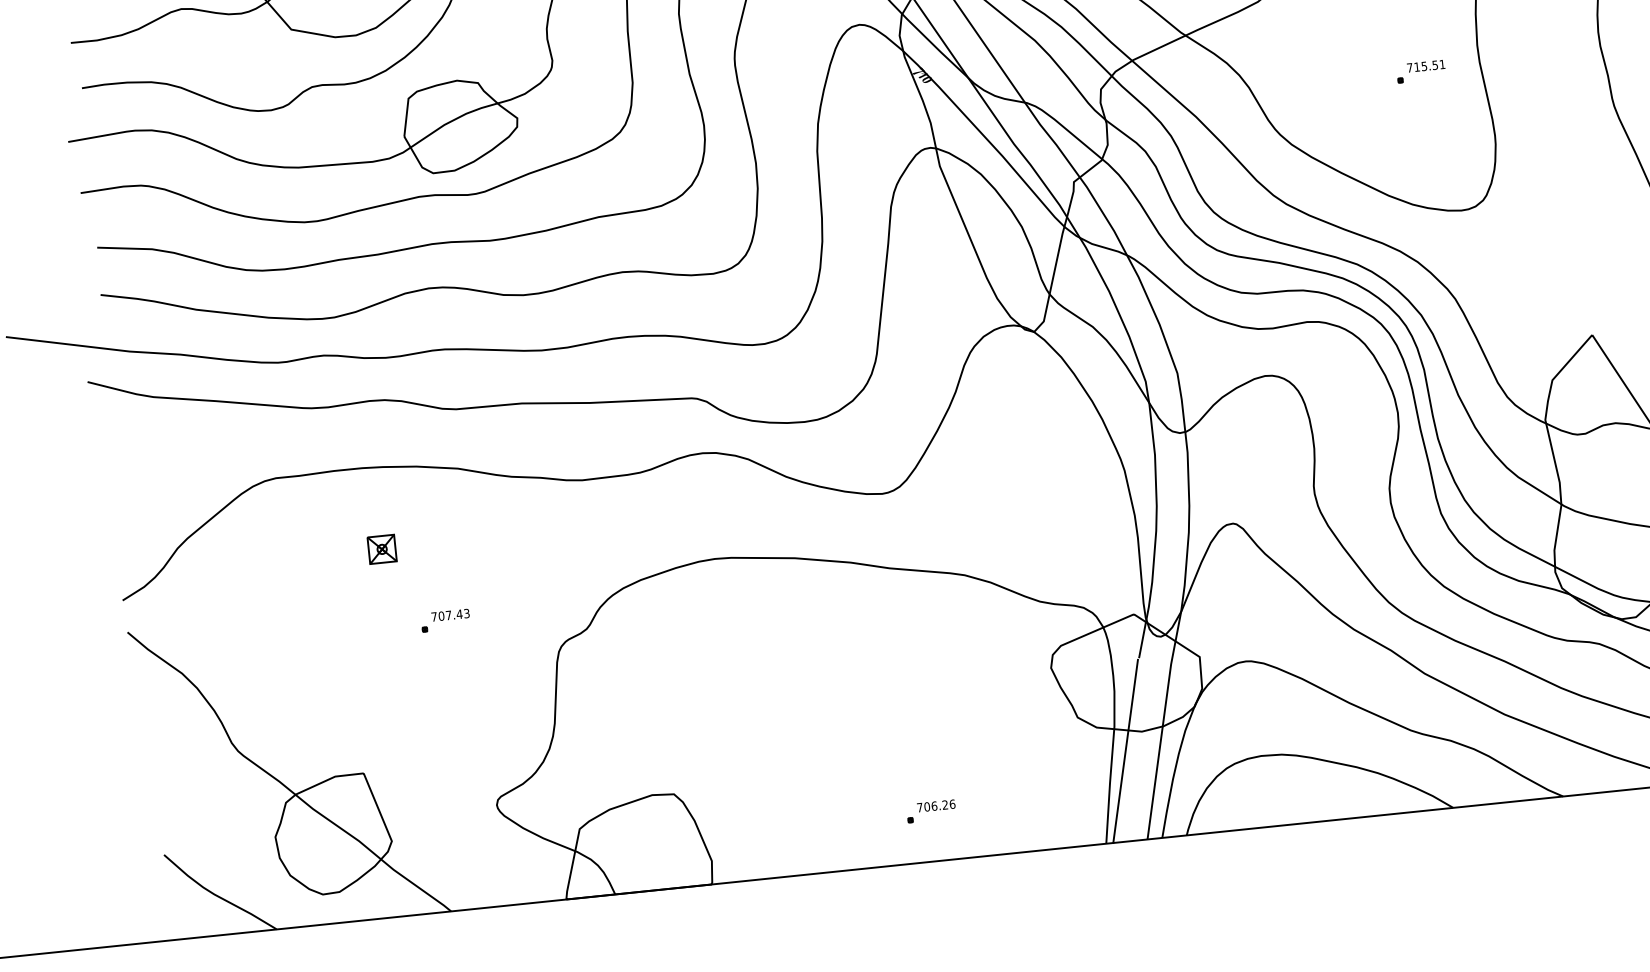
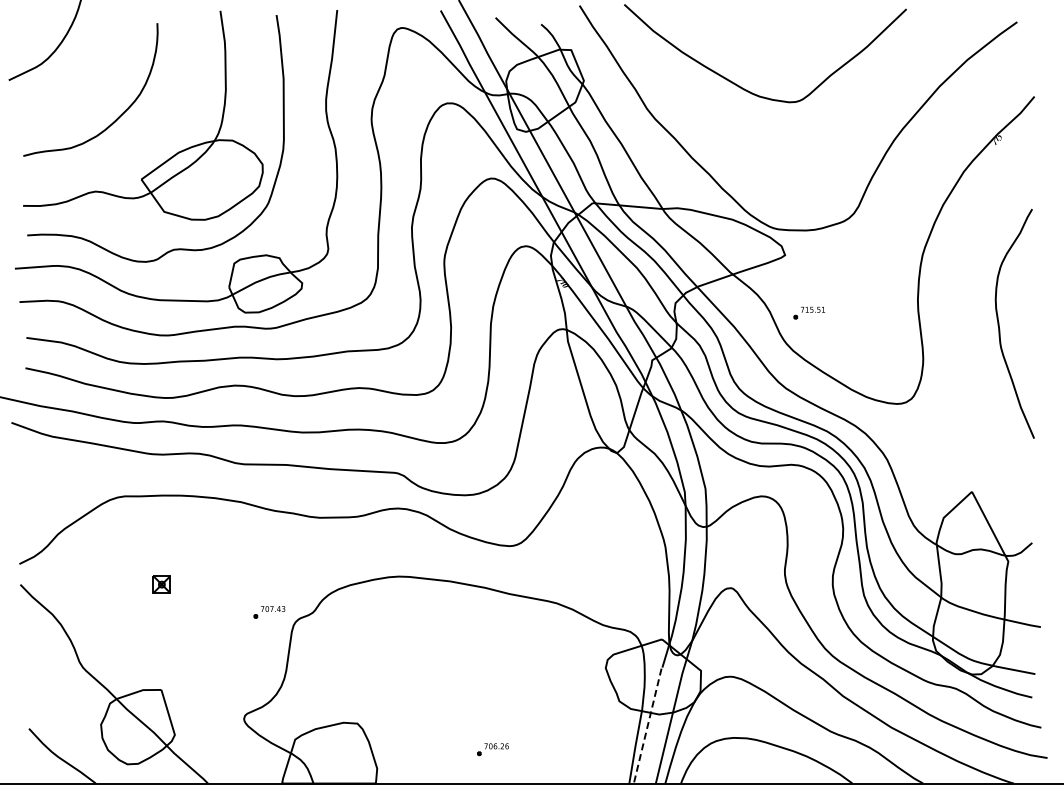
part: (1421, 70) -> (809, 312), moved
part: (381, 549) -> (161, 584), moved
part: (445, 621) -> (269, 612), moved
line: (1125, 752) -> (647, 726), solid -> dashed
part: (930, 811) -> (492, 749), moved

